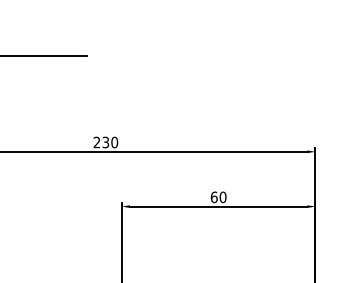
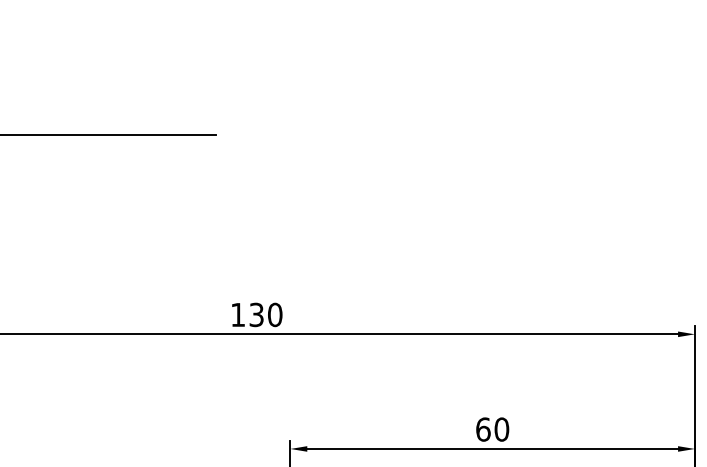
text: (96, 141) -> (237, 312), 230 -> 130

